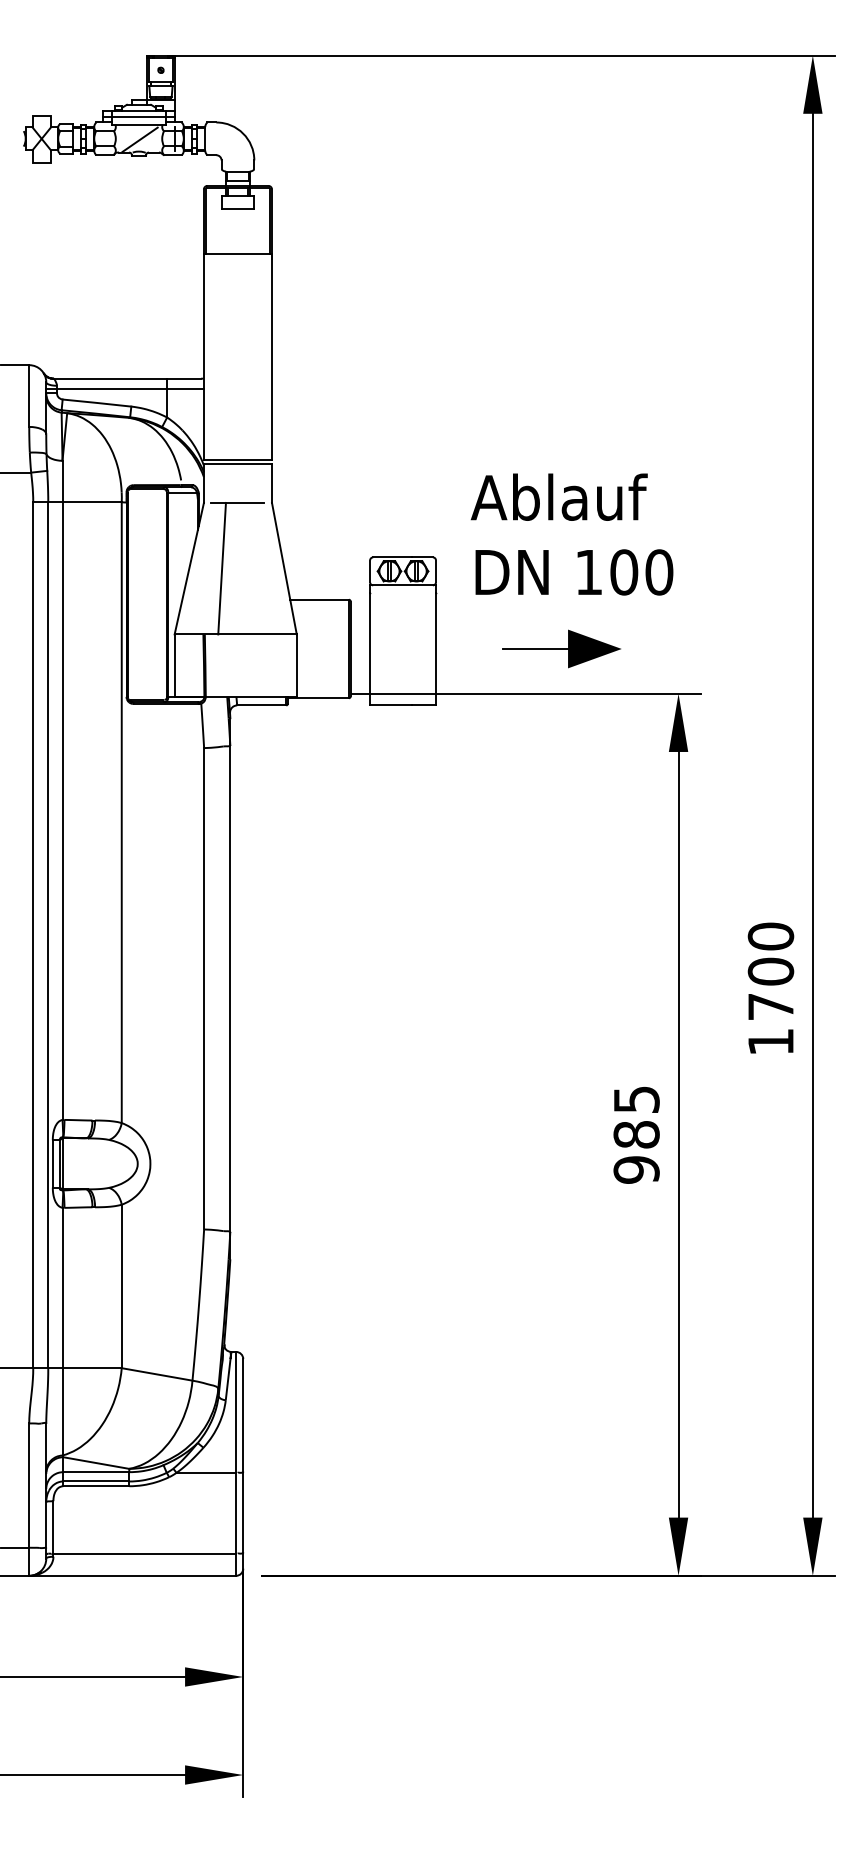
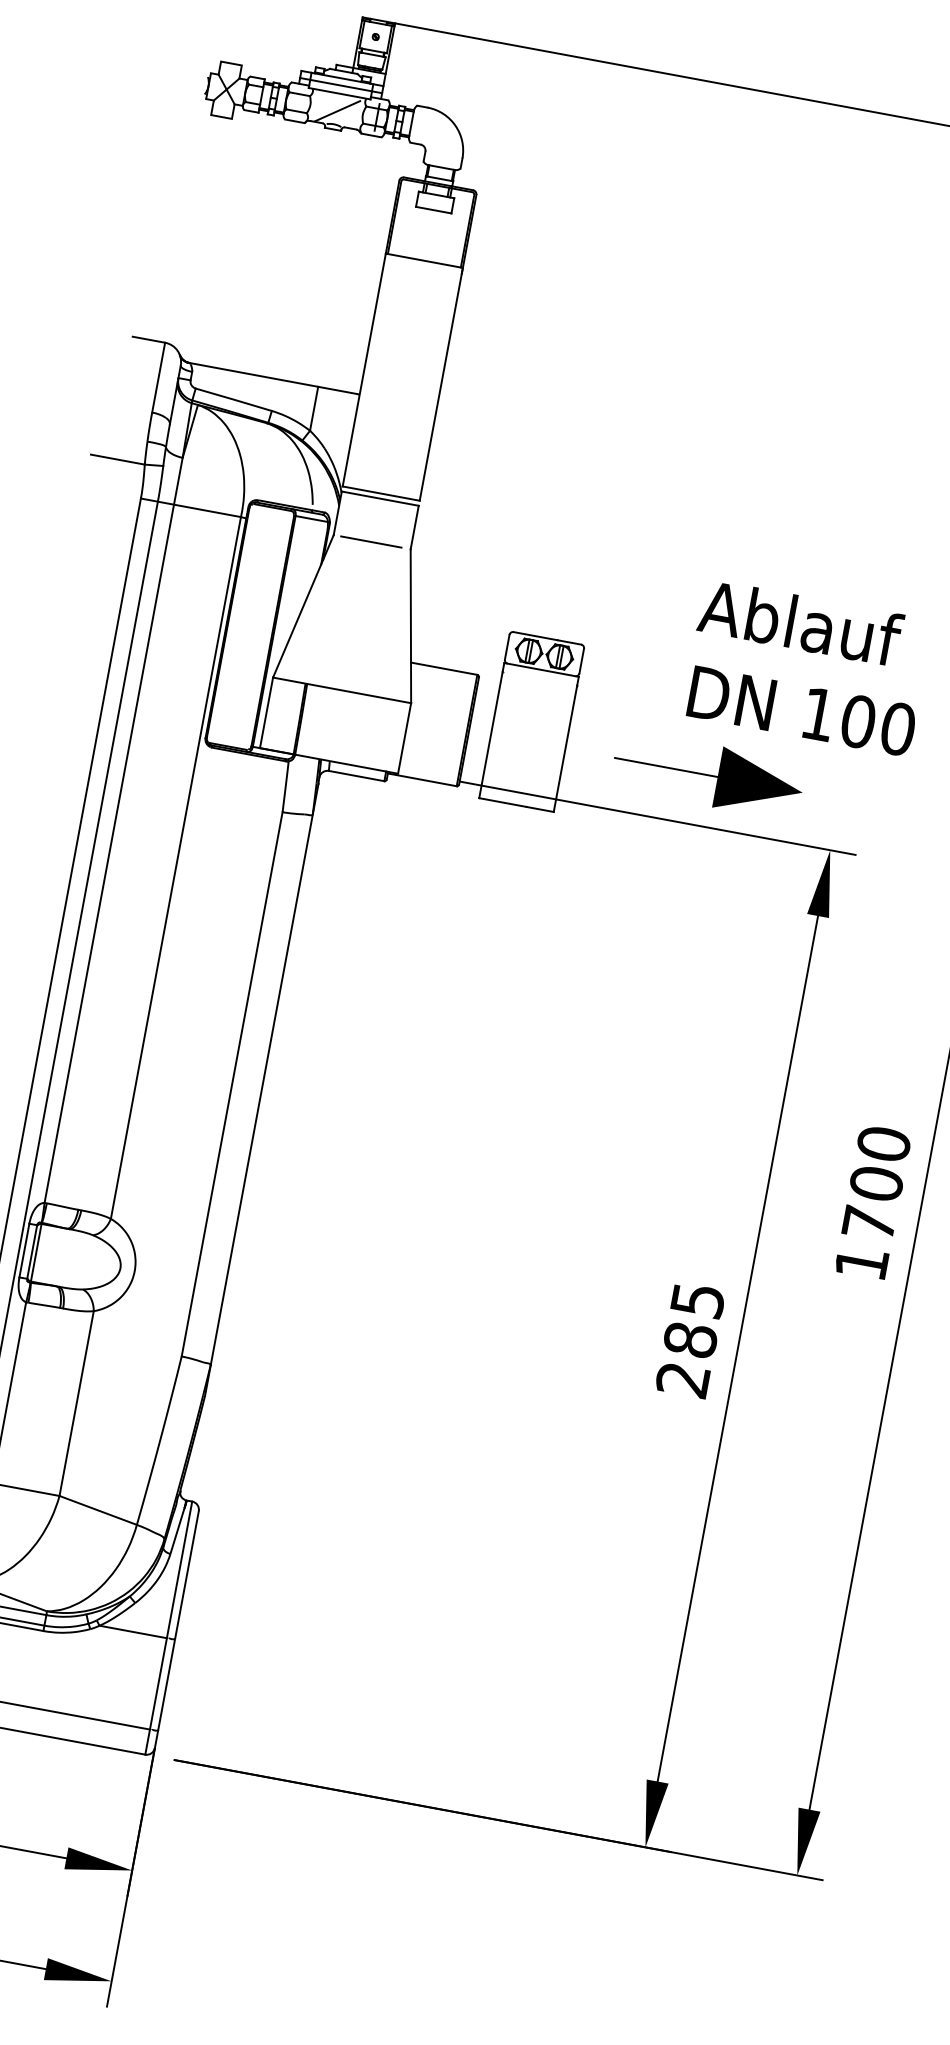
line: (124, 389) -> (267, 390), removed
text: (571, 534) -> (806, 667), moved
line: (221, 568) -> (339, 612), removed
part: (561, 648) -> (707, 774), size x1.4
text: (636, 1169) -> (683, 1379), 985 -> 285

